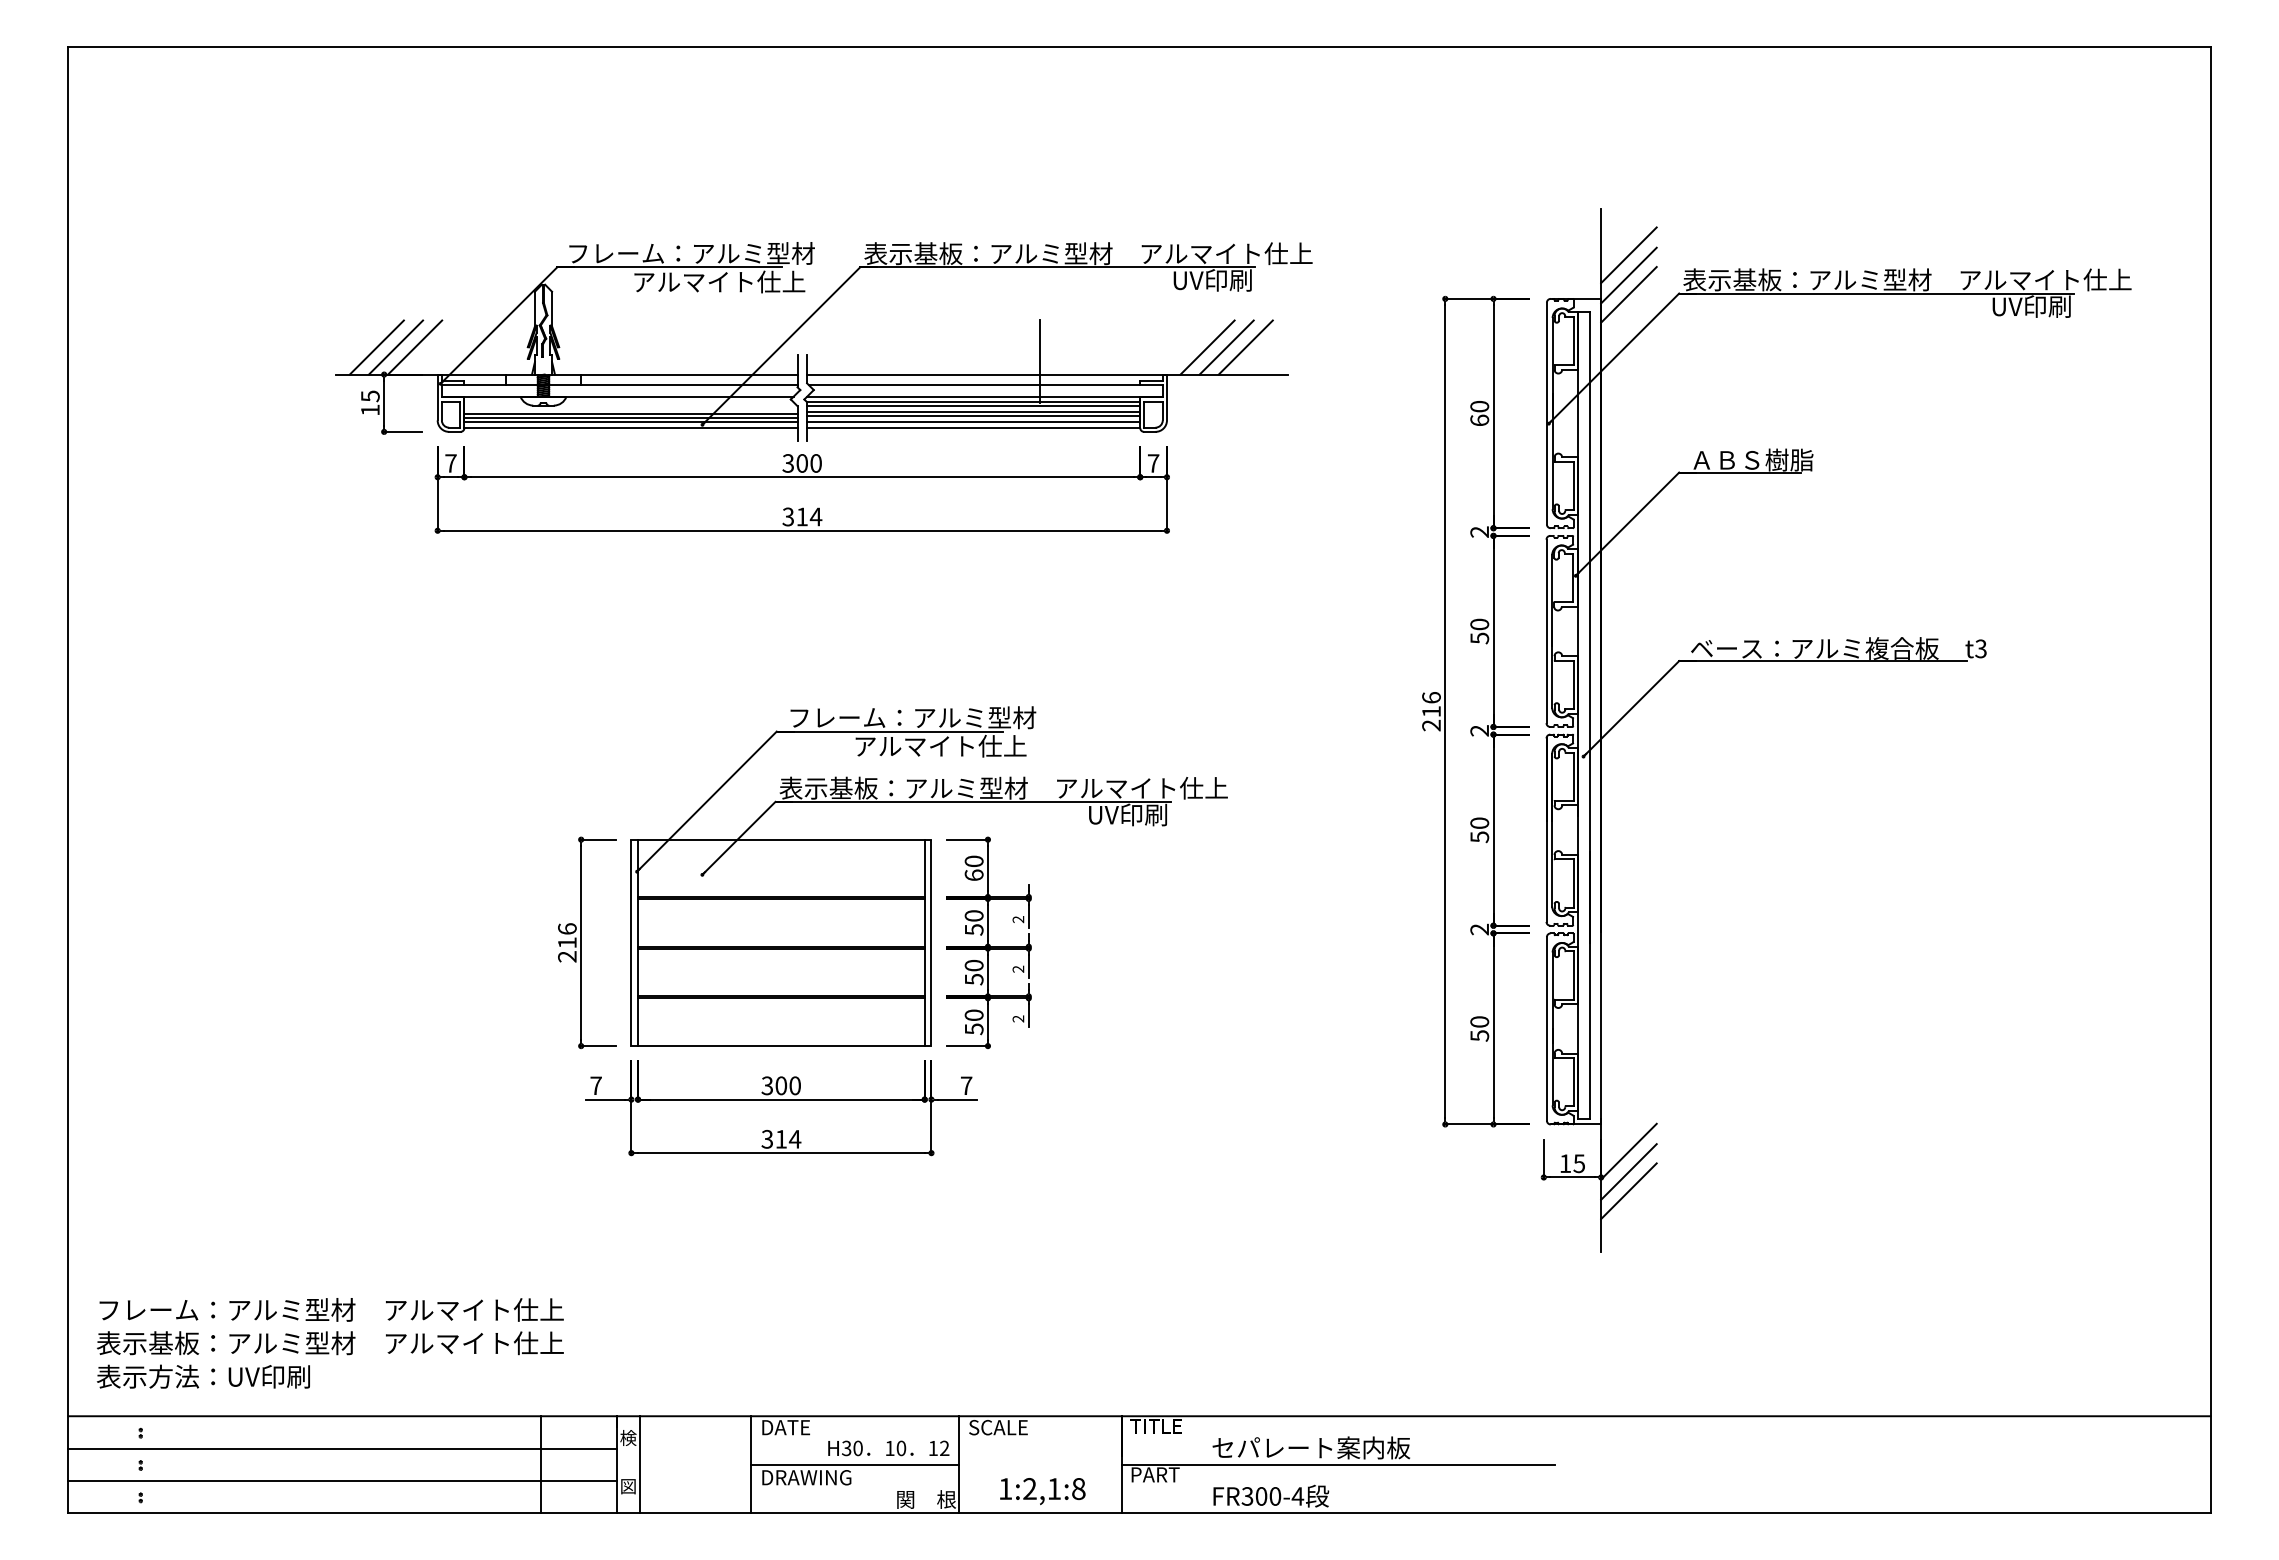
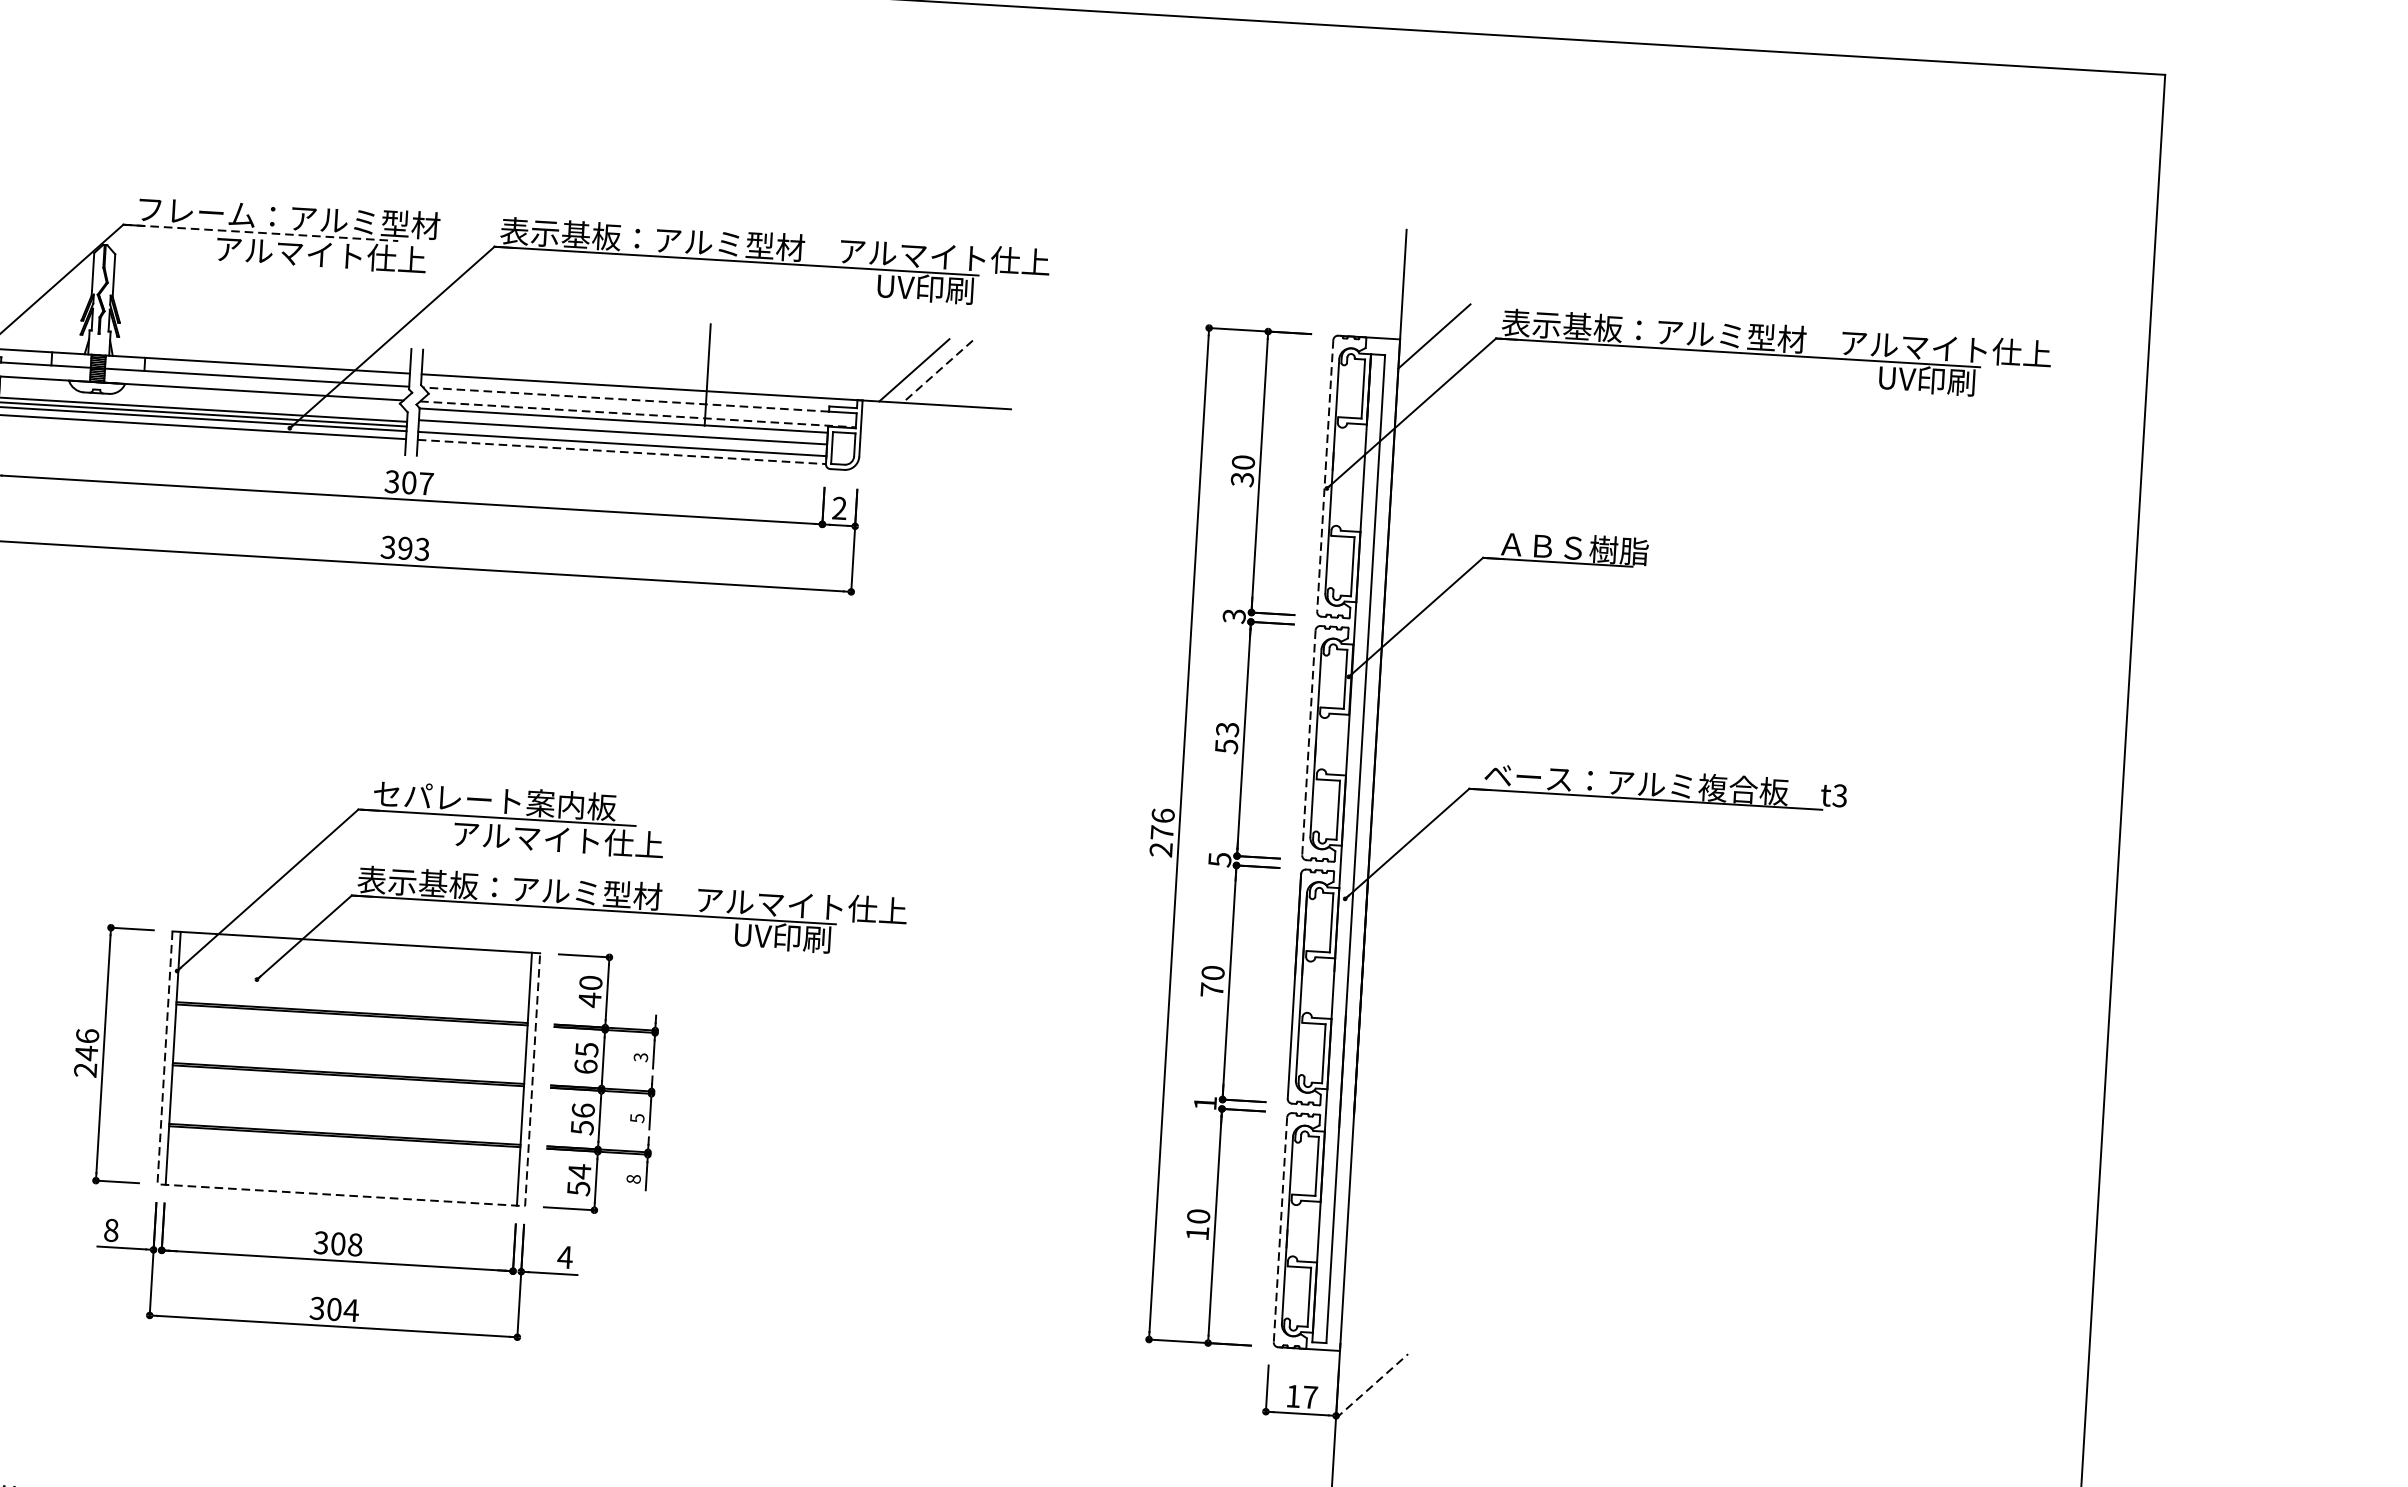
line: (1628, 255) -> (1436, 288), removed
line: (669, 267) -> (260, 233), solid -> dashed
line: (1628, 275) -> (1435, 312), removed
line: (1226, 347) -> (937, 371), solid -> dashed
line: (1245, 347) -> (960, 373), removed
line: (974, 385) -> (625, 399), solid -> dashed
line: (984, 396) -> (637, 414), solid -> dashed
line: (973, 406) -> (623, 425), removed
line: (1546, 413) -> (1324, 475), solid -> dashed
line: (973, 415) -> (622, 436), removed
text: (1479, 420) -> (1242, 479), 60 -> 30
line: (973, 428) -> (621, 452), solid -> dashed
text: (815, 463) -> (425, 483), 300 -> 307
text: (1153, 463) -> (839, 508), 7 -> 2
text: (809, 516) -> (414, 548), 314 -> 393
text: (1480, 531) -> (1235, 615), 2 -> 3
text: (1479, 624) -> (1227, 729), 50 -> 53
line: (1546, 631) -> (1308, 742), solid -> dashed
text: (1431, 711) -> (1162, 832), 216 -> 276
text: (912, 717) -> (525, 802), フレーム：アルミ型材 -> セパレート案内板
text: (1479, 730) -> (1219, 859), 2 -> 5
text: (1479, 837) -> (1211, 990), 50 -> 70
text: (973, 875) -> (589, 1000), 60 -> 40
text: (1018, 919) -> (641, 1057), 2 -> 3
text: (973, 922) -> (585, 1057), 50 -> 65
text: (1479, 929) -> (1205, 1103), 2 -> 1
text: (567, 942) -> (86, 1052), 216 -> 246
text: (973, 965) -> (582, 1110), 50 -> 56
text: (1018, 968) -> (637, 1117), 2 -> 5
text: (973, 1015) -> (578, 1171), 50 -> 54
text: (1018, 1018) -> (633, 1178), 2 -> 8
line: (1546, 1028) -> (1280, 1229), solid -> dashed
text: (1479, 1035) -> (1197, 1233), 50 -> 10
line: (781, 1046) -> (341, 1195), solid -> dashed
text: (595, 1085) -> (110, 1229), 7 -> 8
text: (794, 1085) -> (354, 1244), 300 -> 308
text: (966, 1085) -> (565, 1256), 7 -> 4
text: (781, 1138) -> (334, 1308), 314 -> 304
line: (1629, 1151) -> (1372, 1386), solid -> dashed
text: (1579, 1163) -> (1310, 1397), 15 -> 17
line: (1628, 1171) -> (1370, 1410), removed
line: (1628, 1191) -> (1368, 1435), removed

